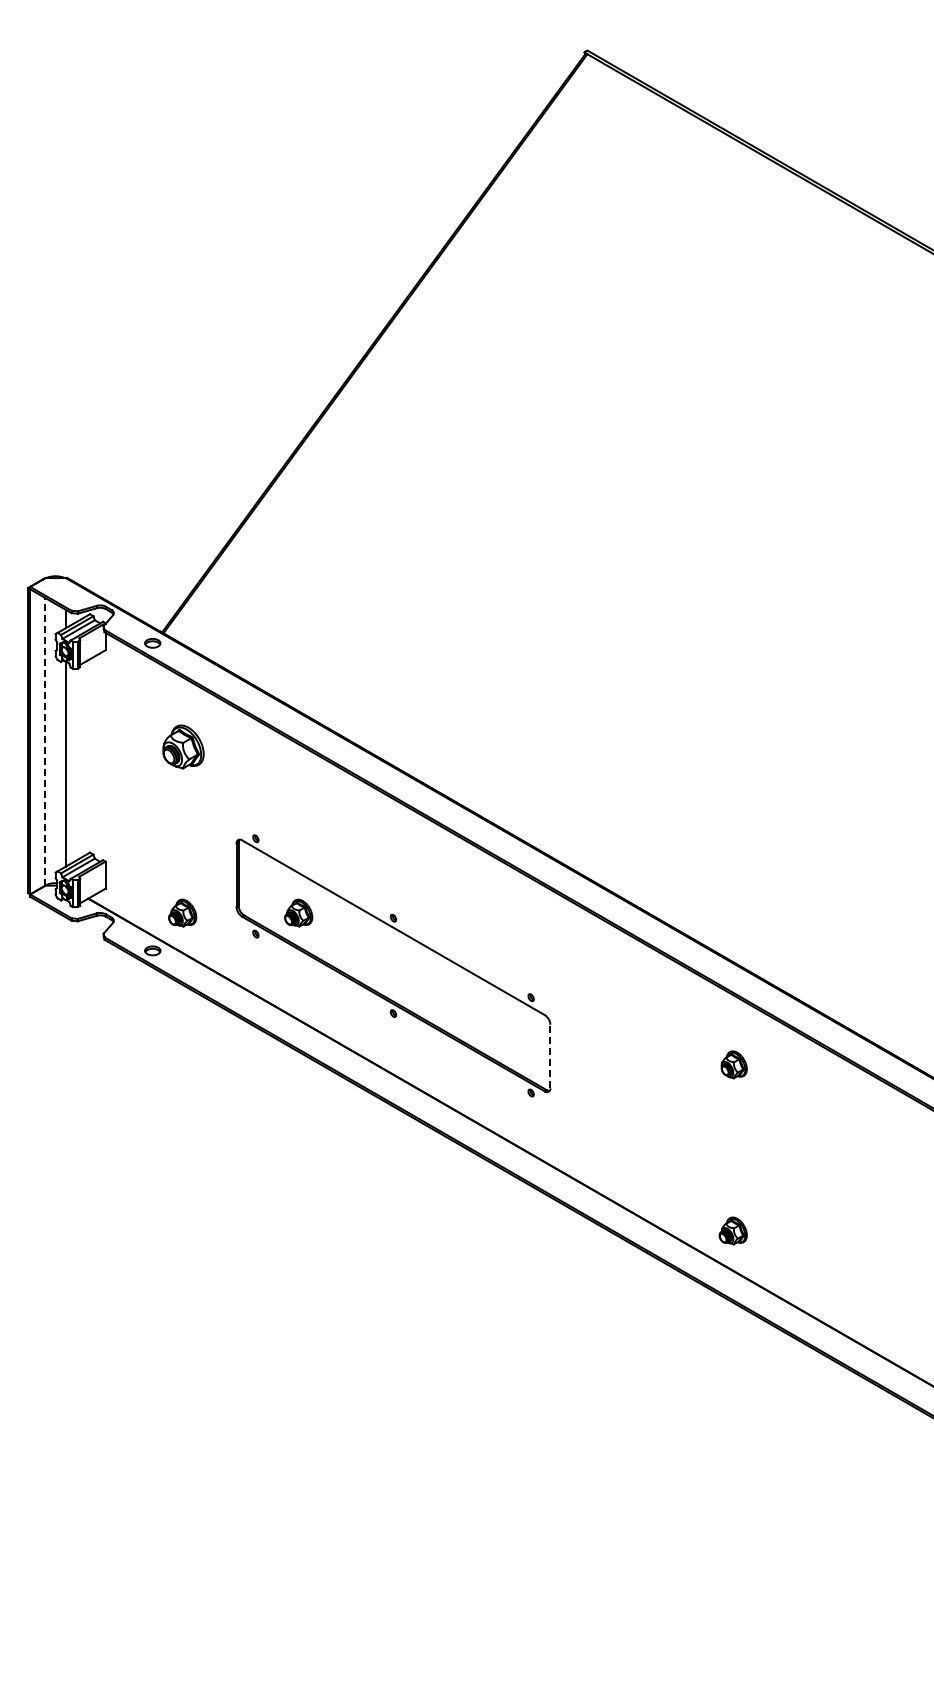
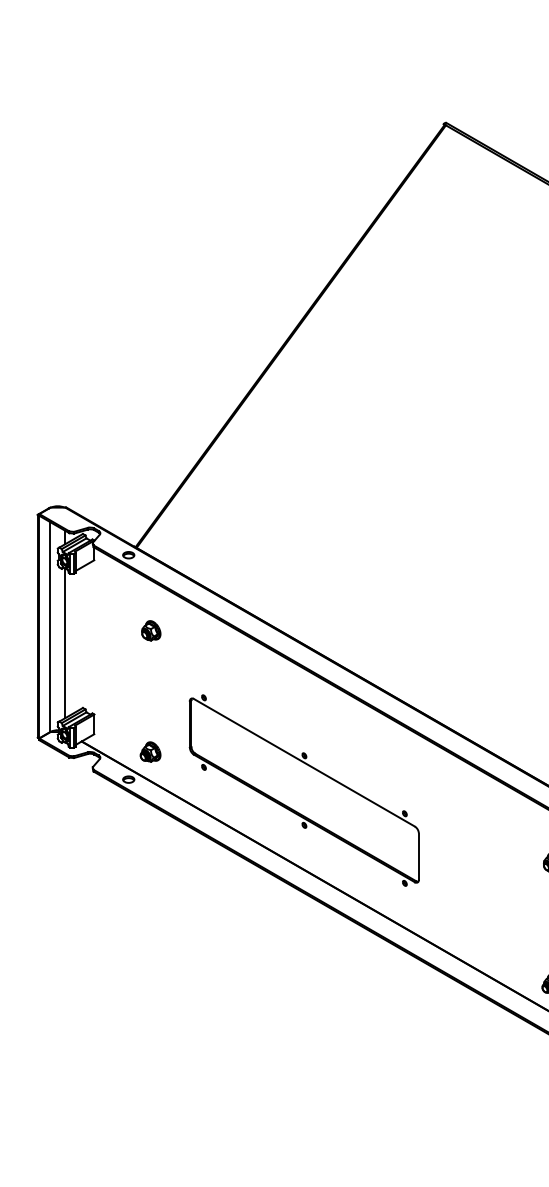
line: (45, 741) -> (50, 626), dashed -> solid
part: (183, 746) -> (151, 630), size x0.62
part: (298, 912) -> (235, 751), removed
line: (550, 1056) -> (418, 856), dashed -> solid

